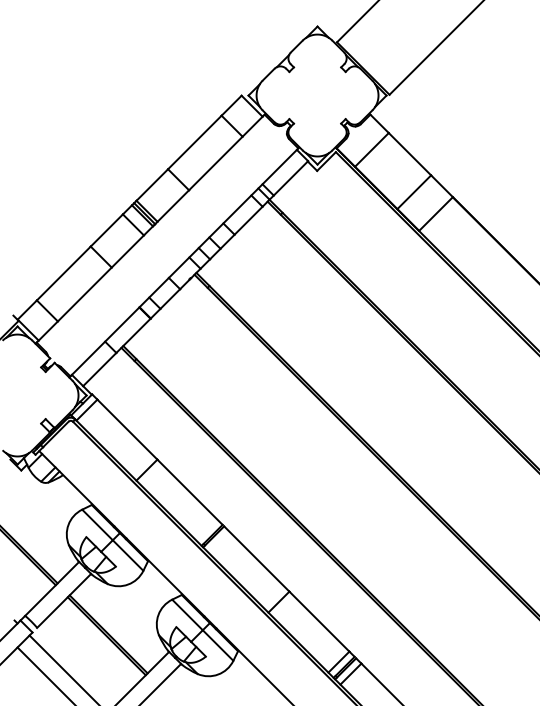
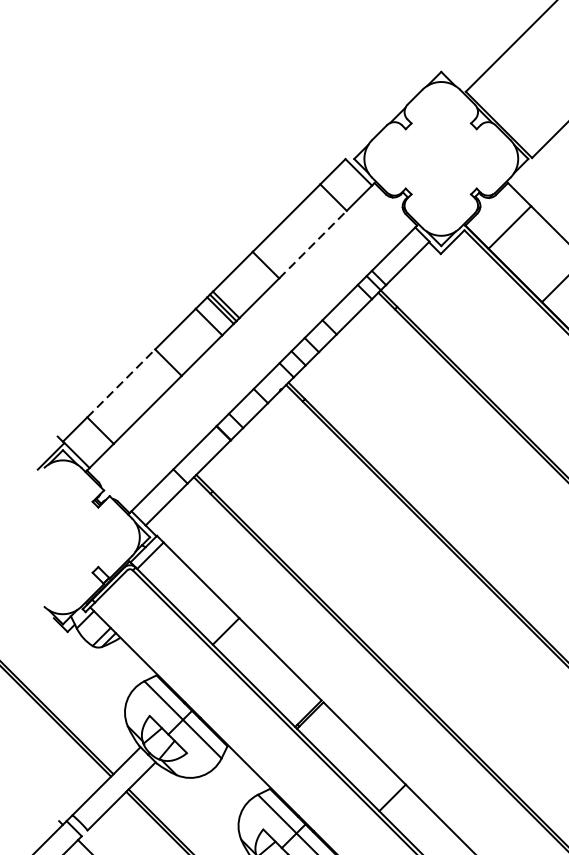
line: (215, 163) -> (312, 244), solid -> dashed
line: (64, 273) -> (122, 383), solid -> dashed

